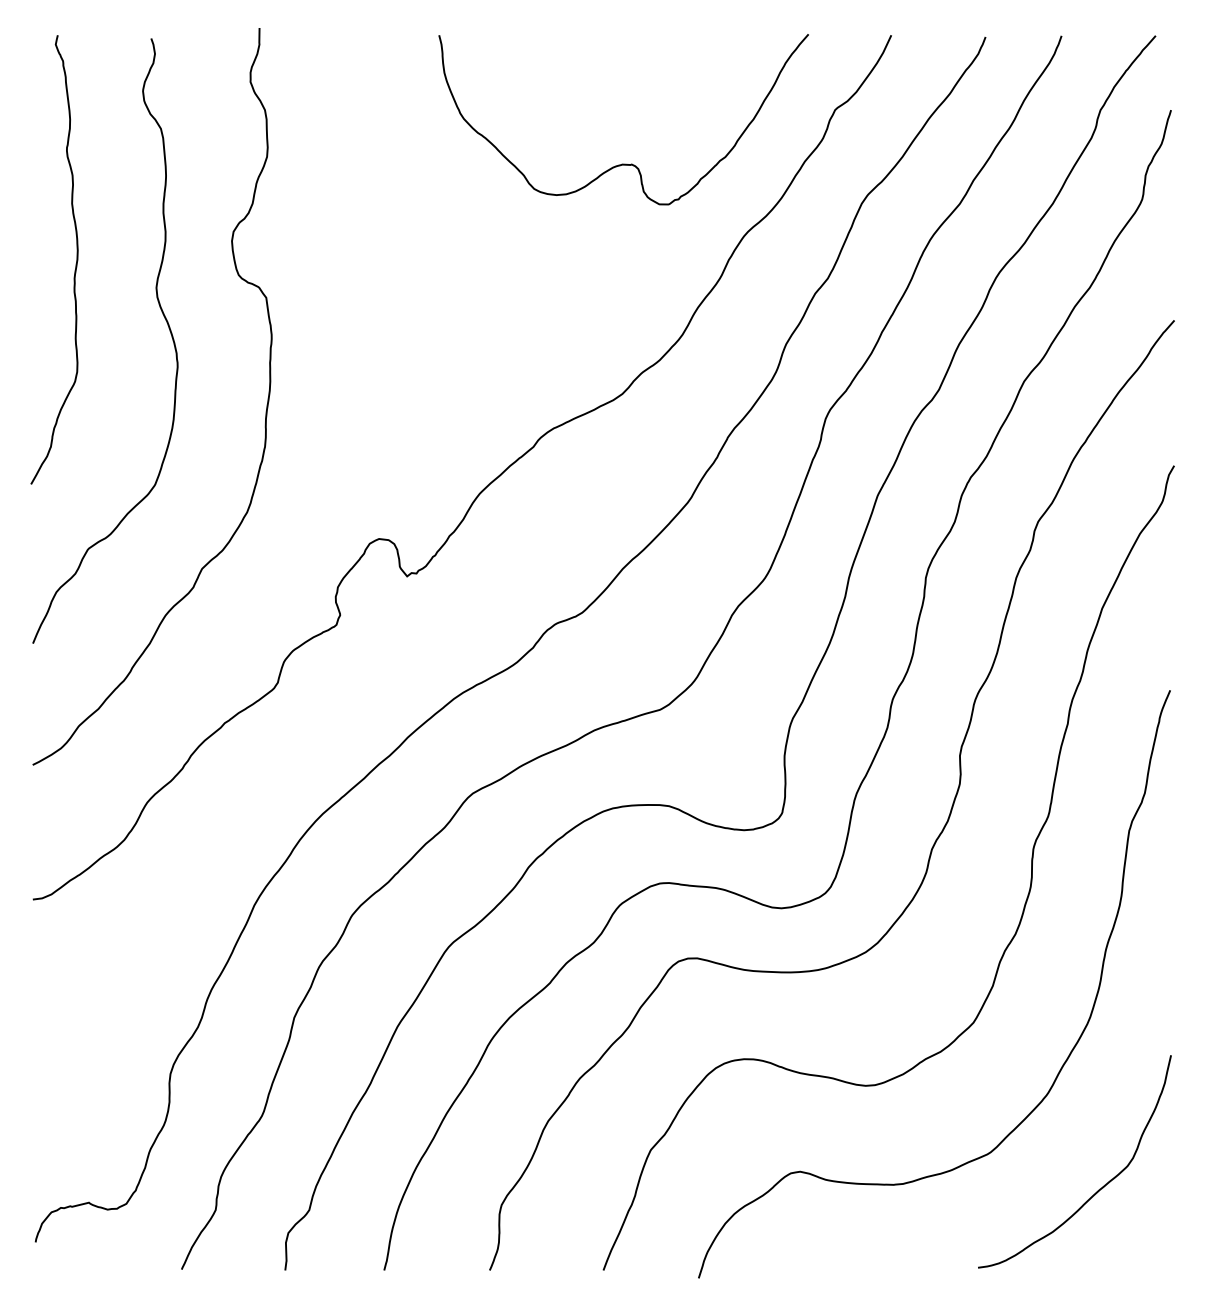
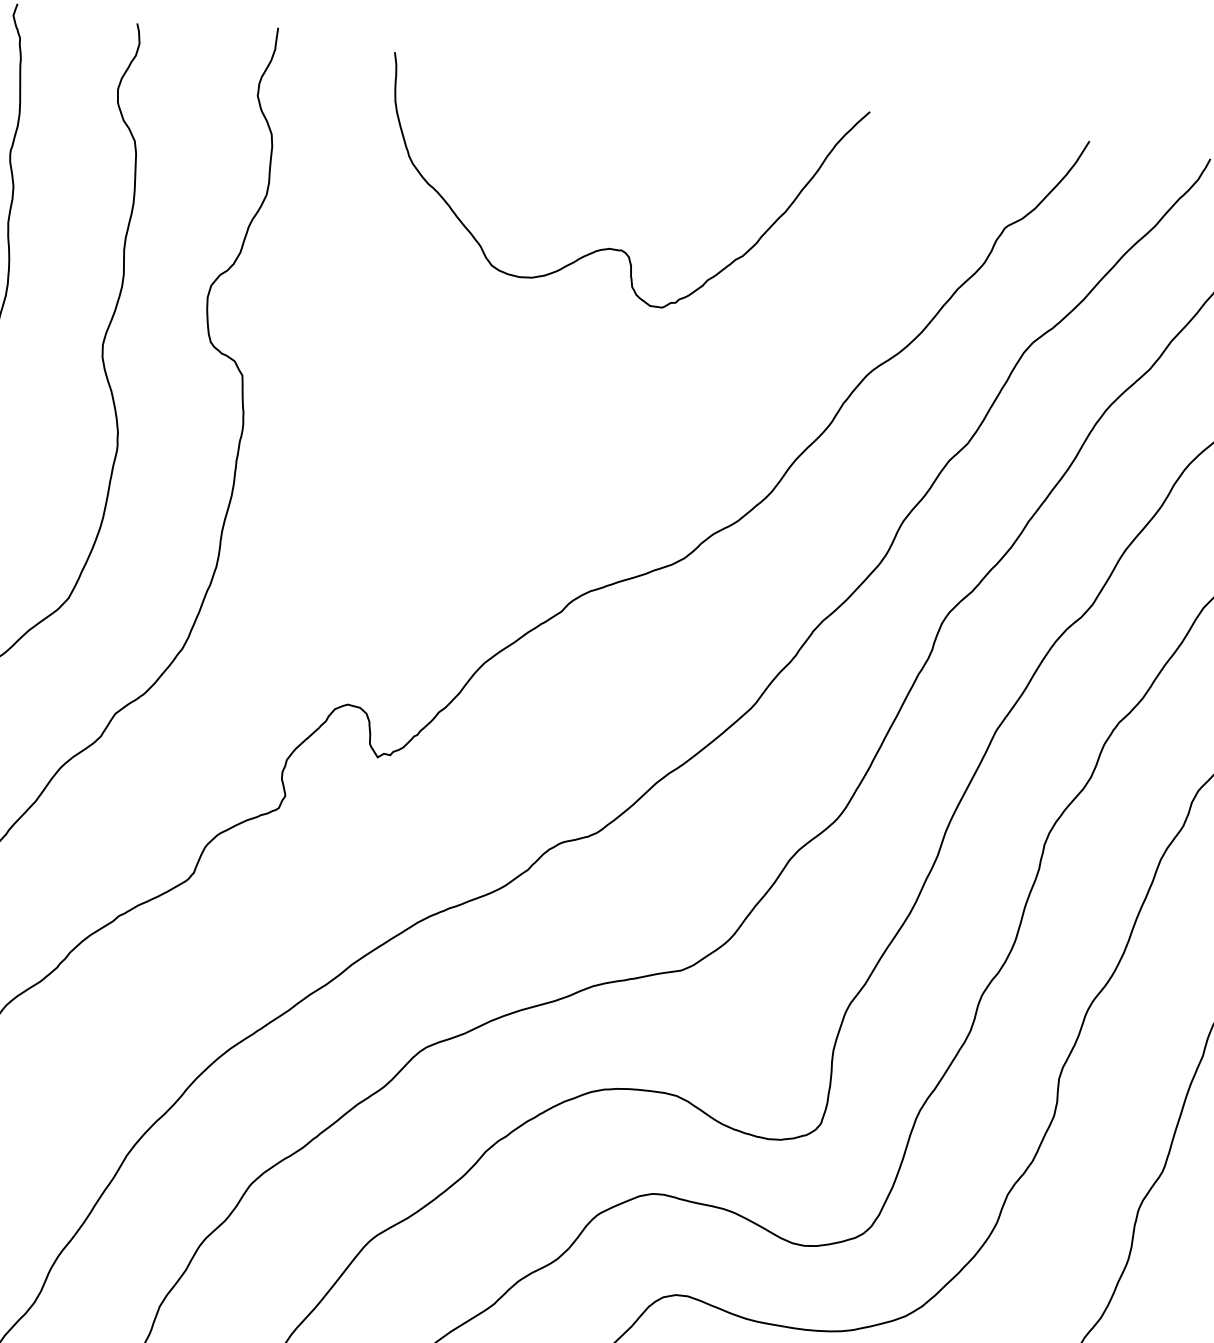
curve: (623, 163) -> (610, 247), moved

